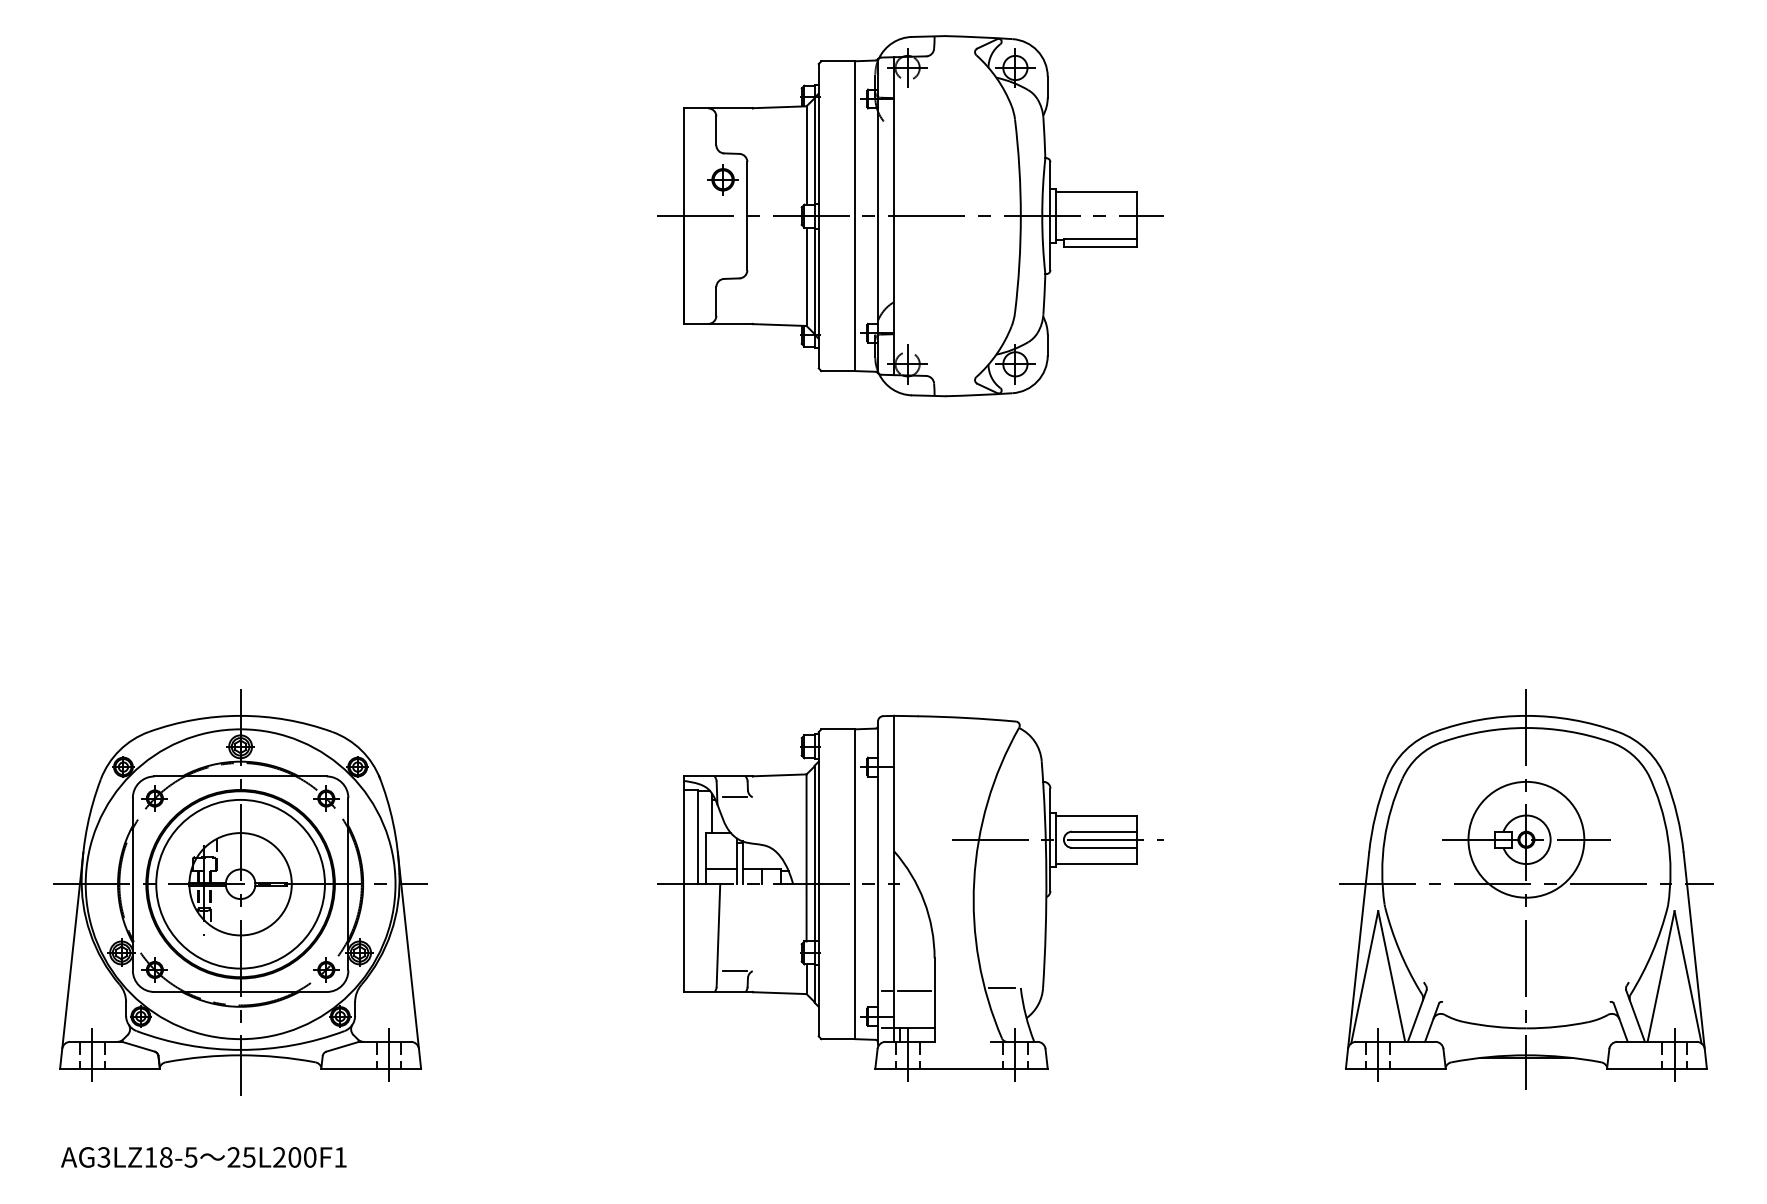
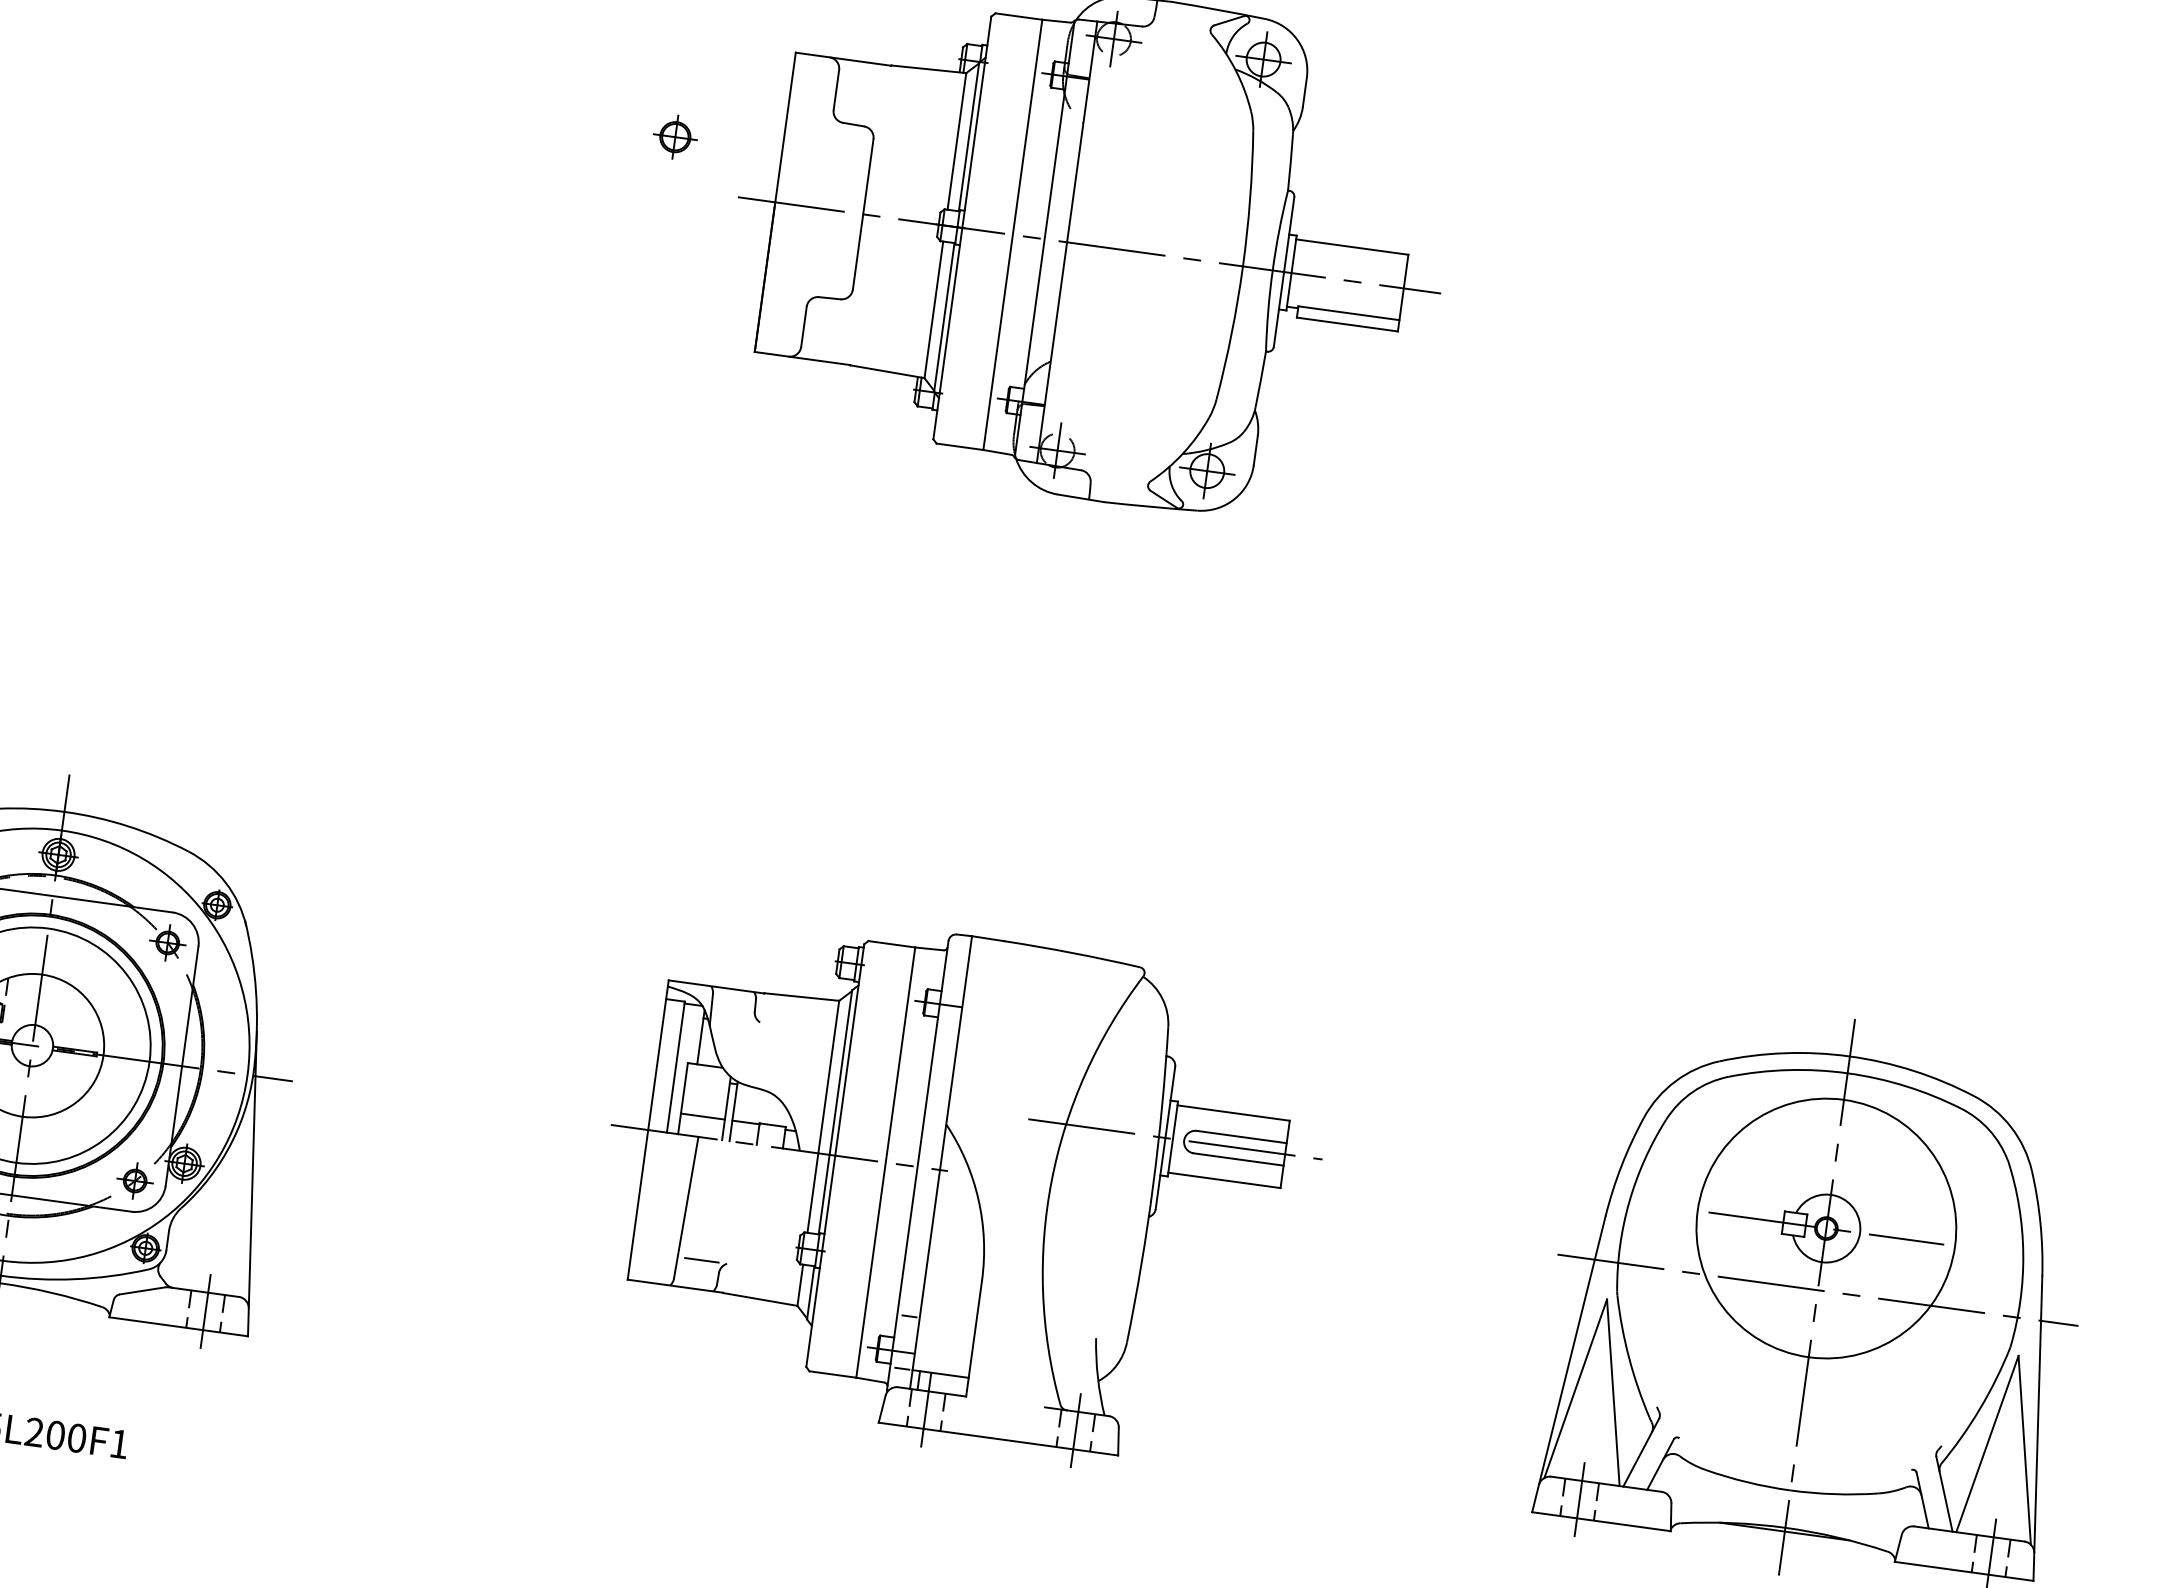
part: (722, 179) -> (674, 136), moved
line: (734, 797) -> (734, 1019), removed
circle: (1526, 839) -> (1826, 1228), size x1.6
line: (1002, 987) -> (1070, 1334), removed
line: (913, 990) -> (946, 1321), removed

